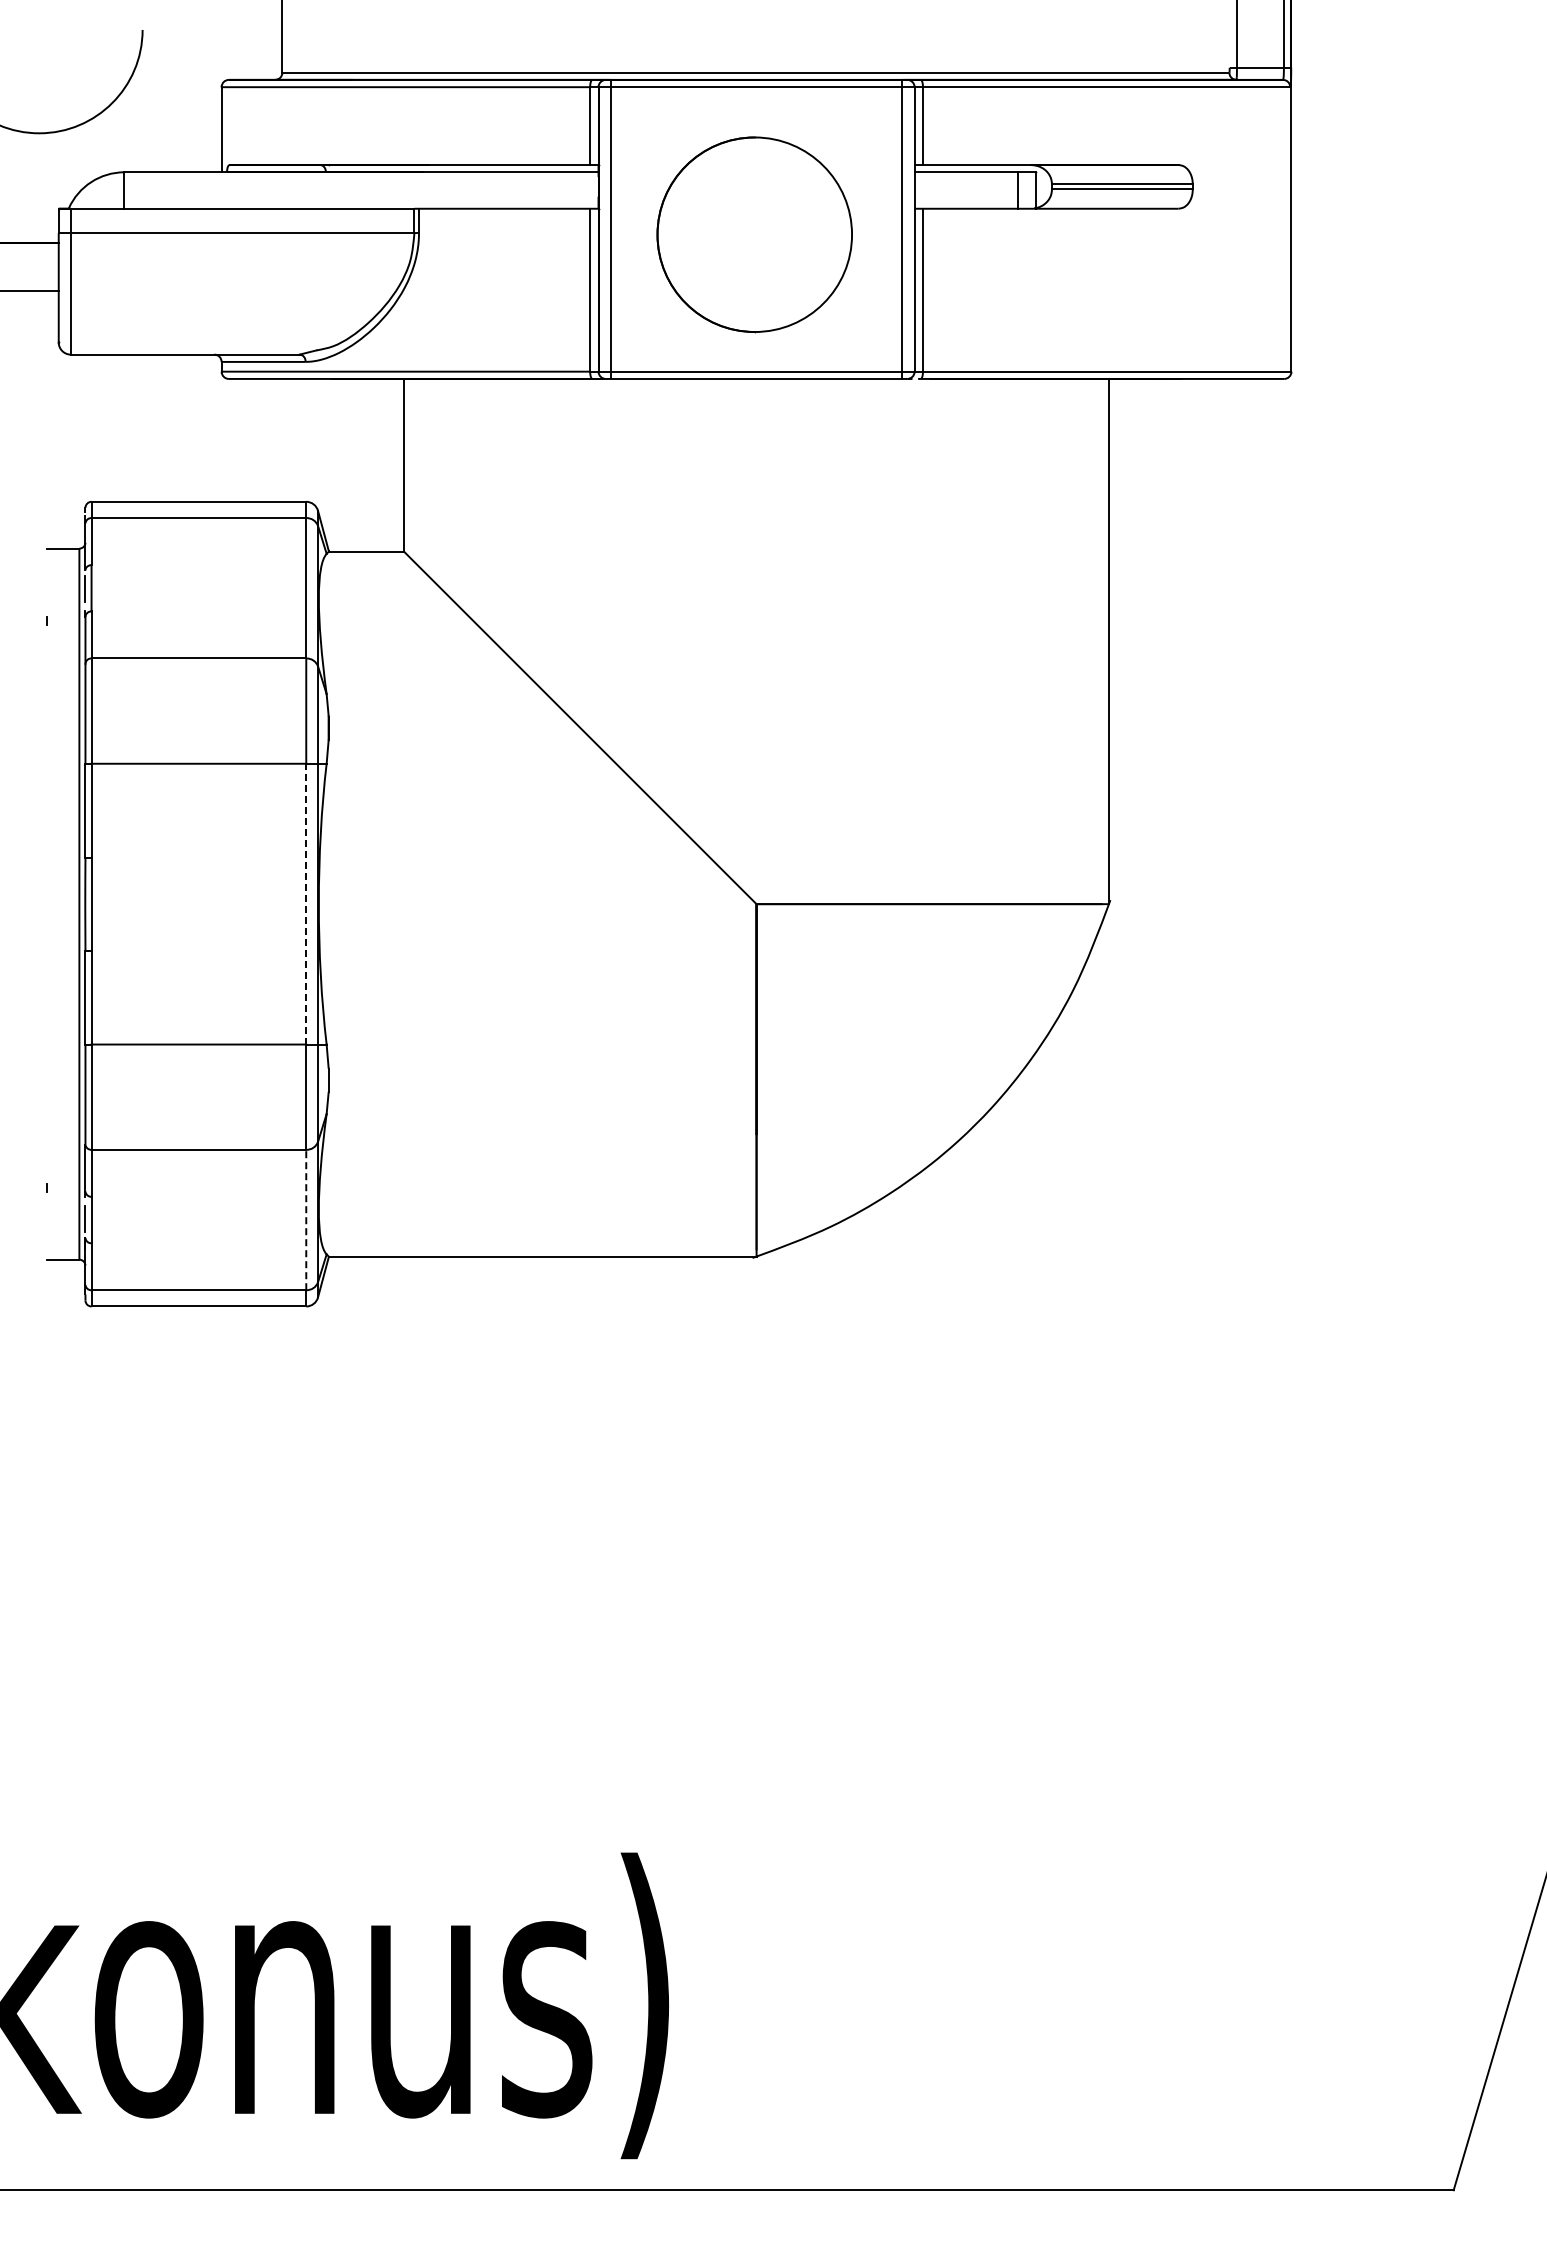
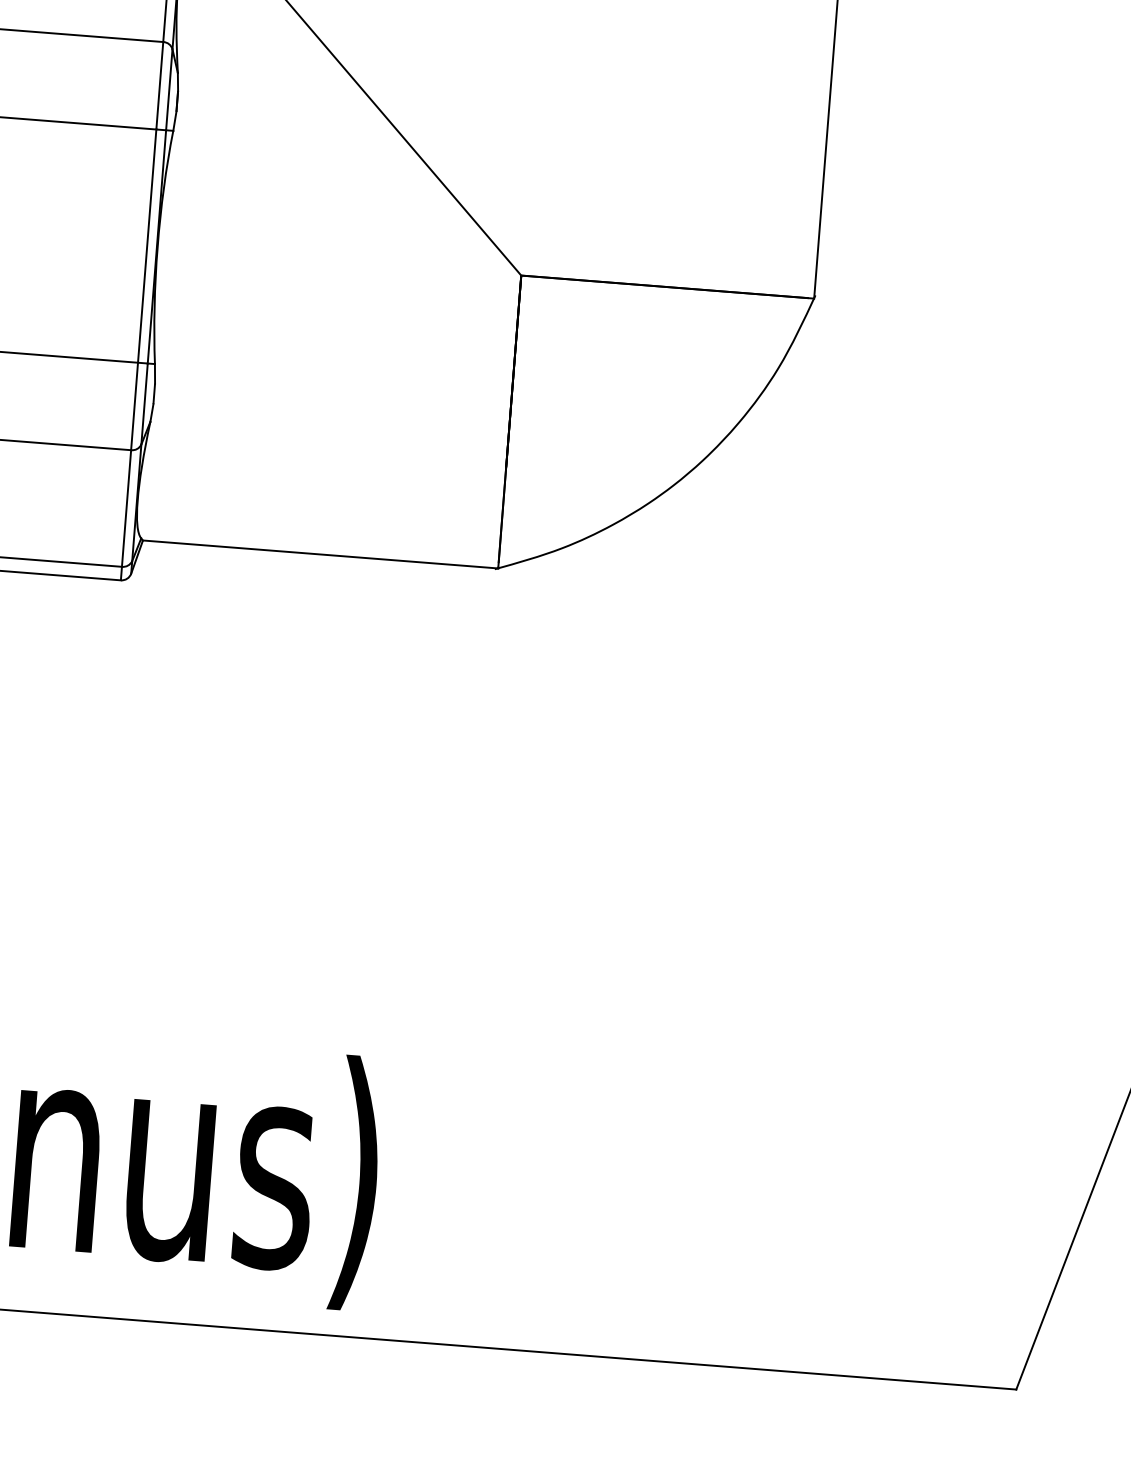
line: (306, 903) -> (147, 245), dashed -> solid
line: (306, 1219) -> (126, 508), dashed -> solid

